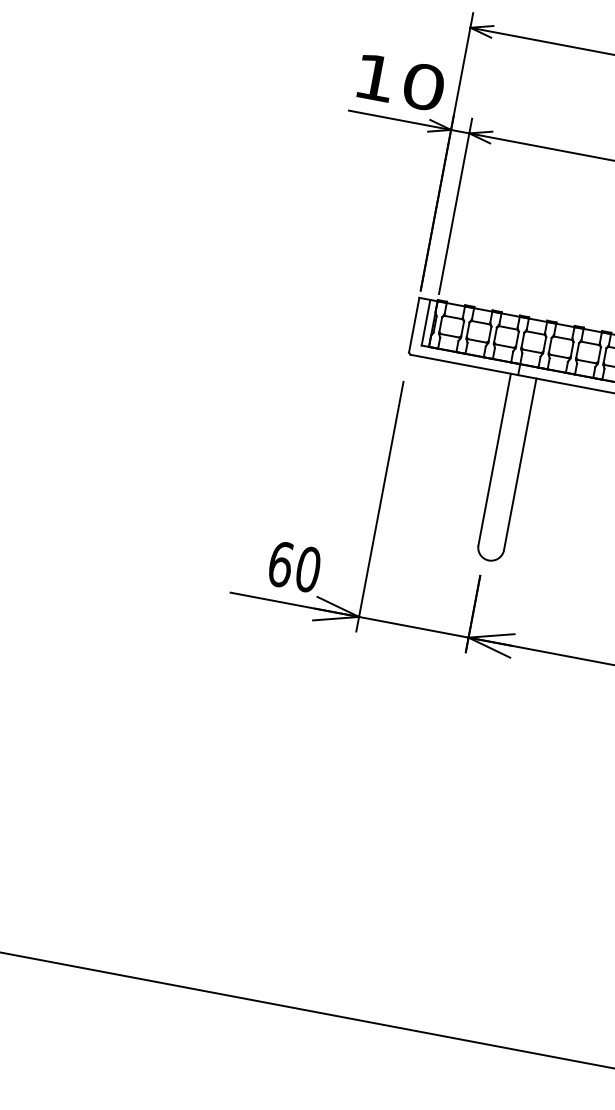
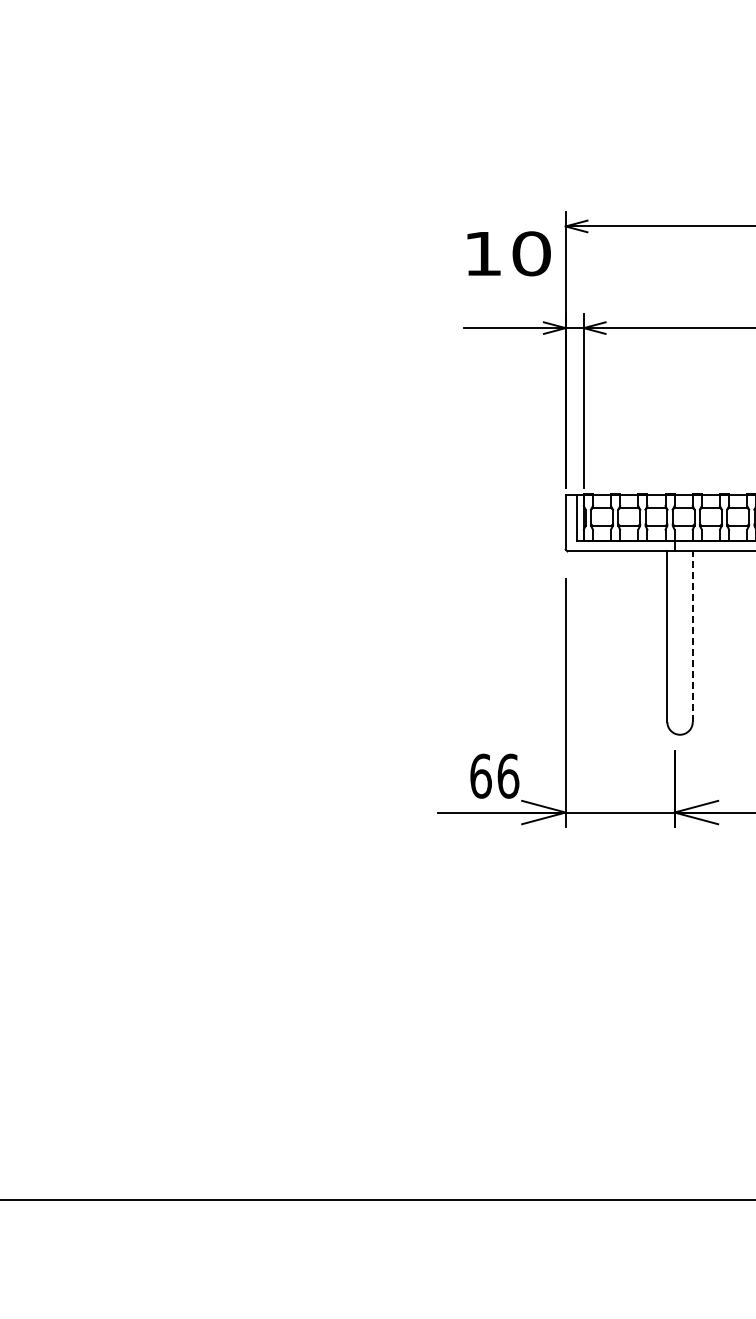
text: (400, 82) -> (508, 253), moved
line: (520, 464) -> (692, 636), solid -> dashed
text: (308, 568) -> (508, 775), 60 -> 66

